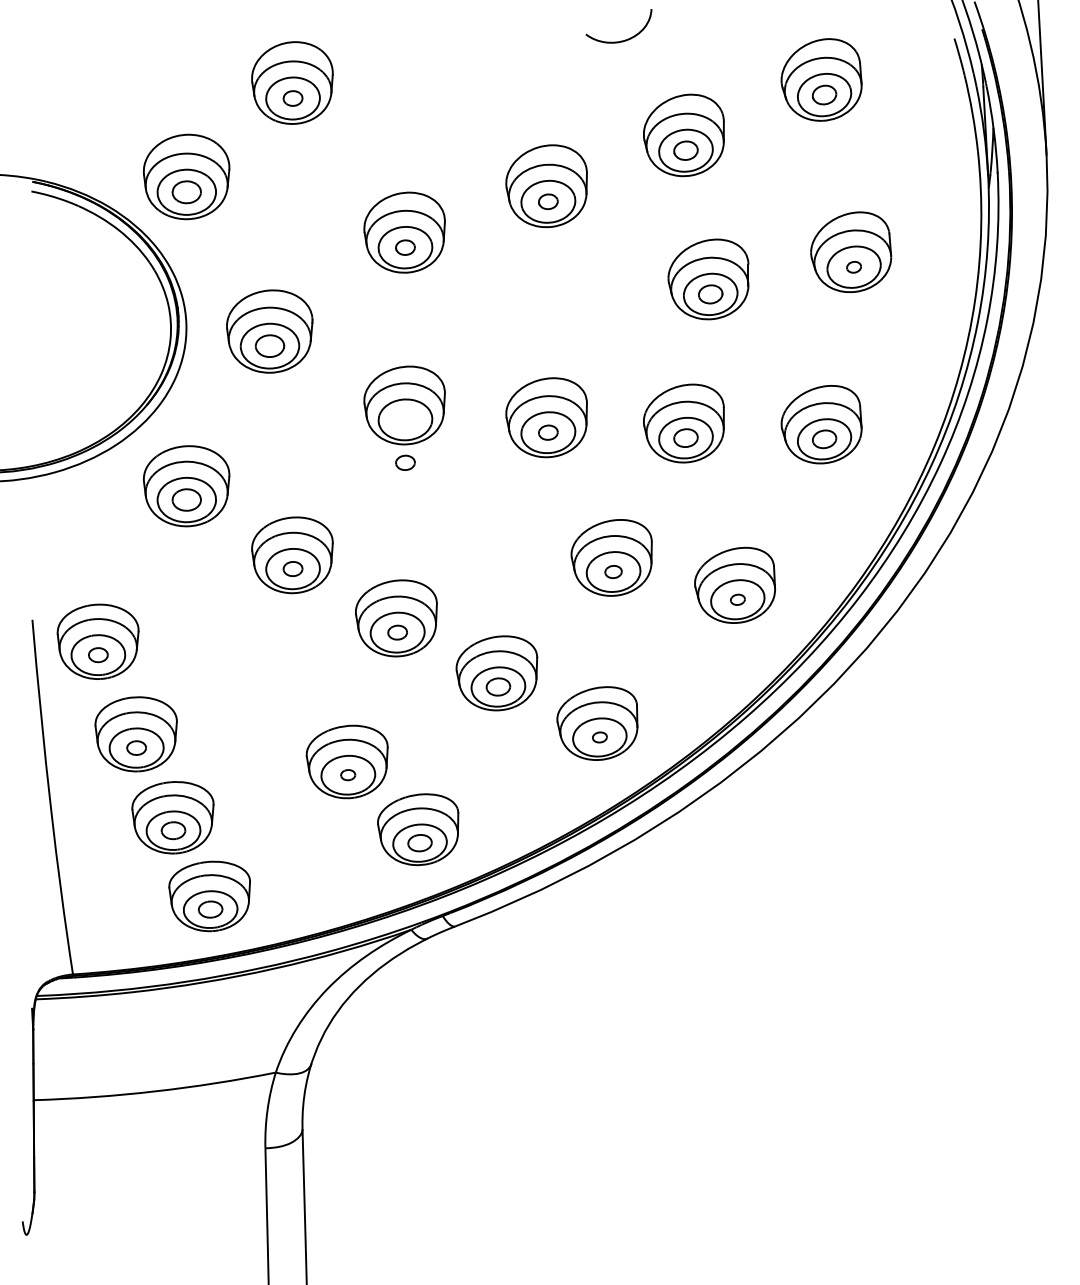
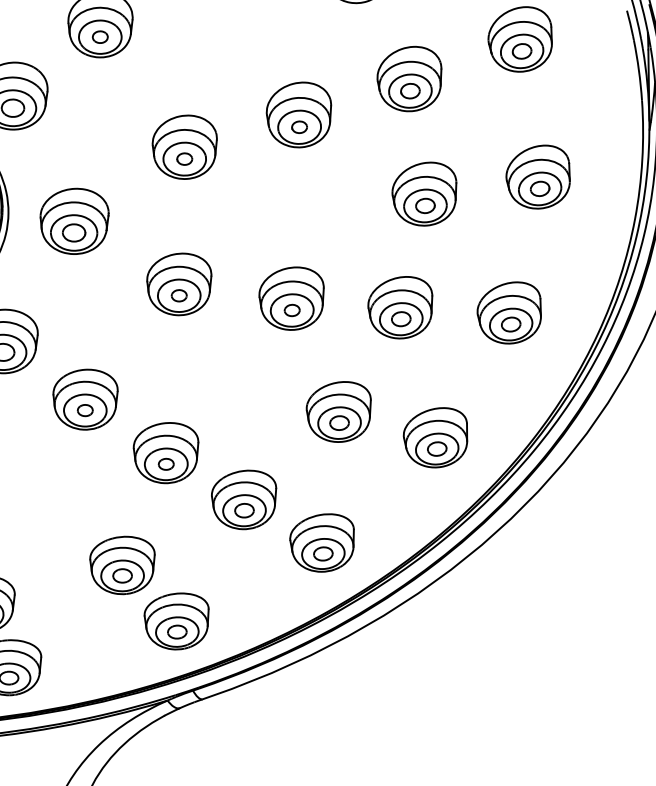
part: (853, 267) -> (539, 189), size x1.67
part: (405, 462) -> (179, 295), moved
part: (613, 571) -> (339, 422), size x1.43
part: (737, 599) -> (436, 448), size x1.67
part: (599, 737) -> (323, 553), size x1.67
part: (347, 774) -> (121, 575), size x1.67

